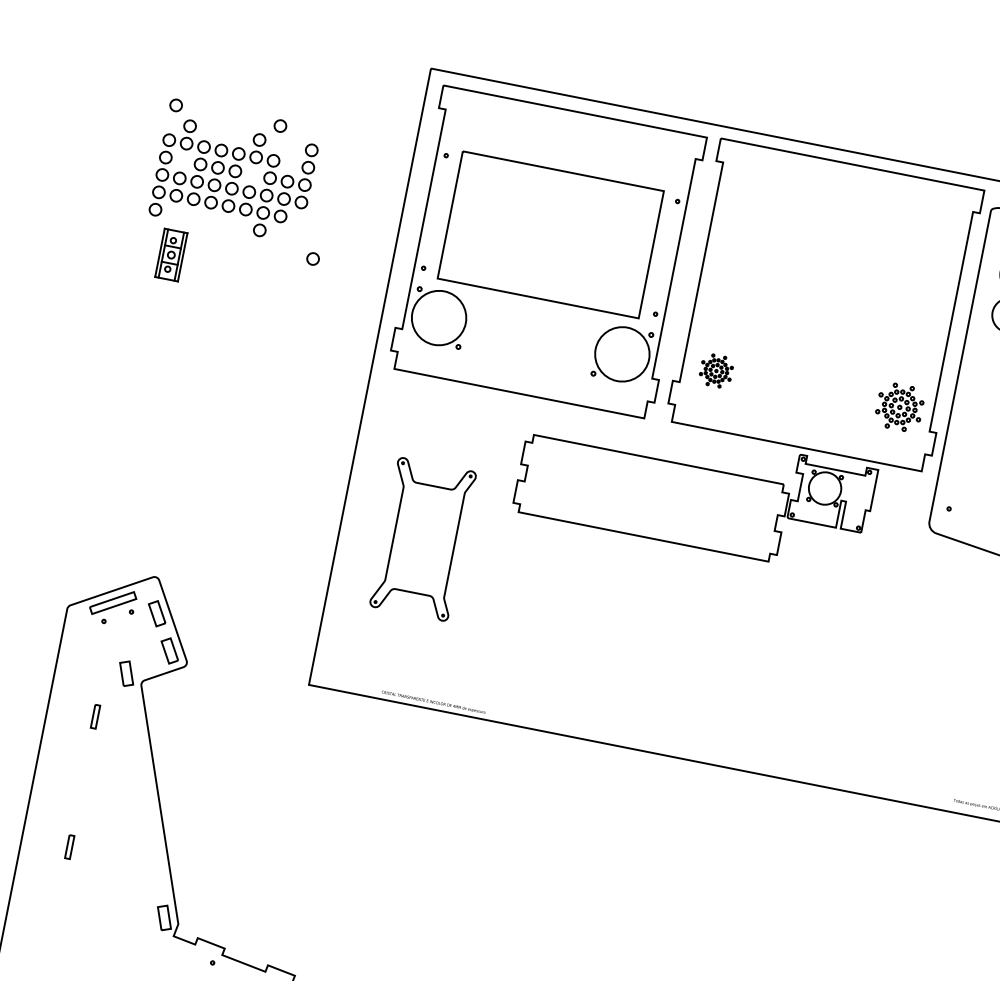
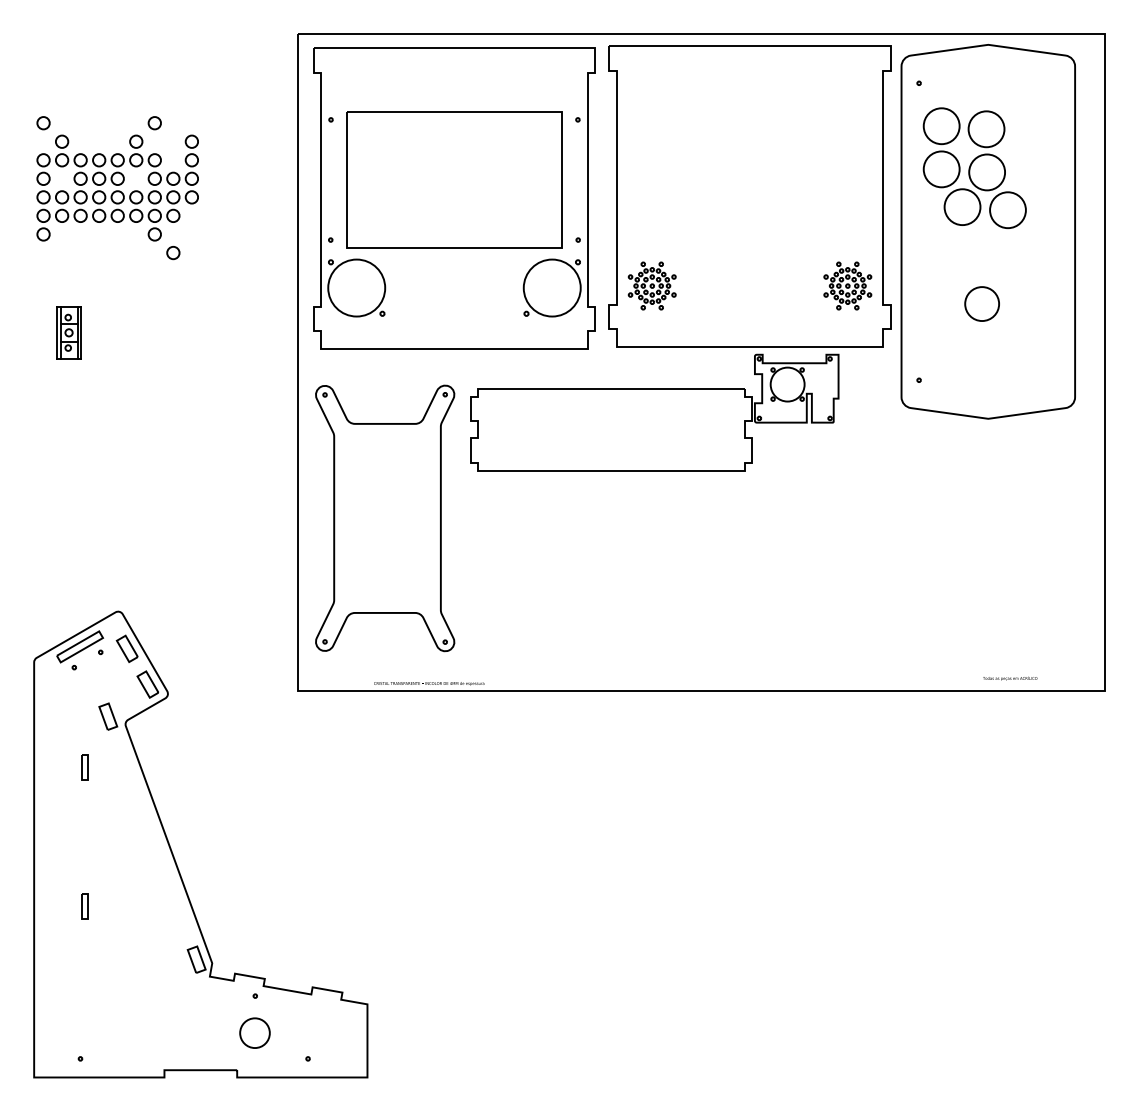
part: (170, 254) -> (68, 332), moved
circle: (313, 259) -> (173, 253), moved
part: (715, 370) -> (651, 285), size x1.43
part: (423, 539) -> (385, 518), size x1.67

